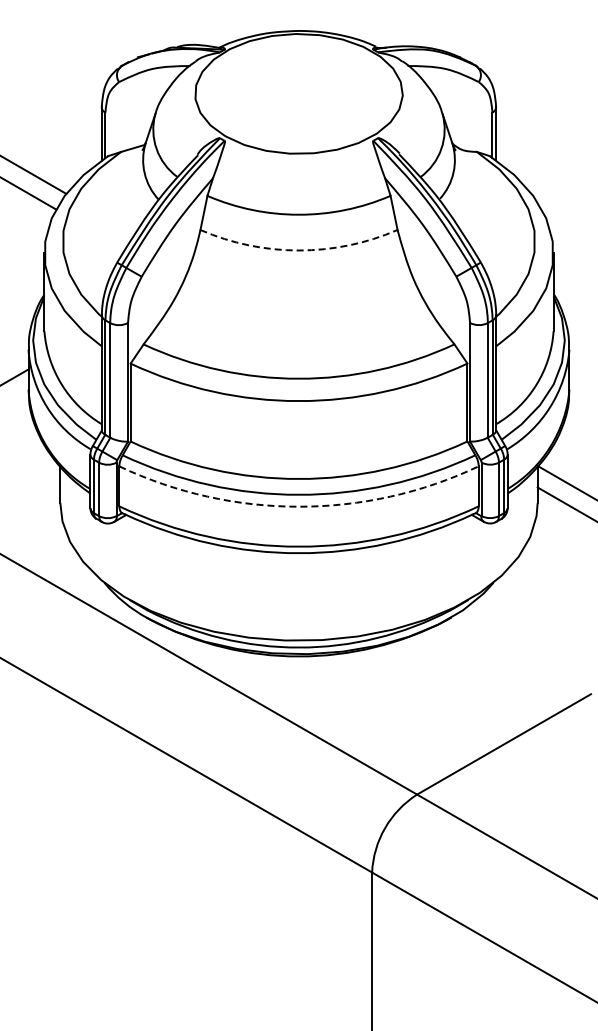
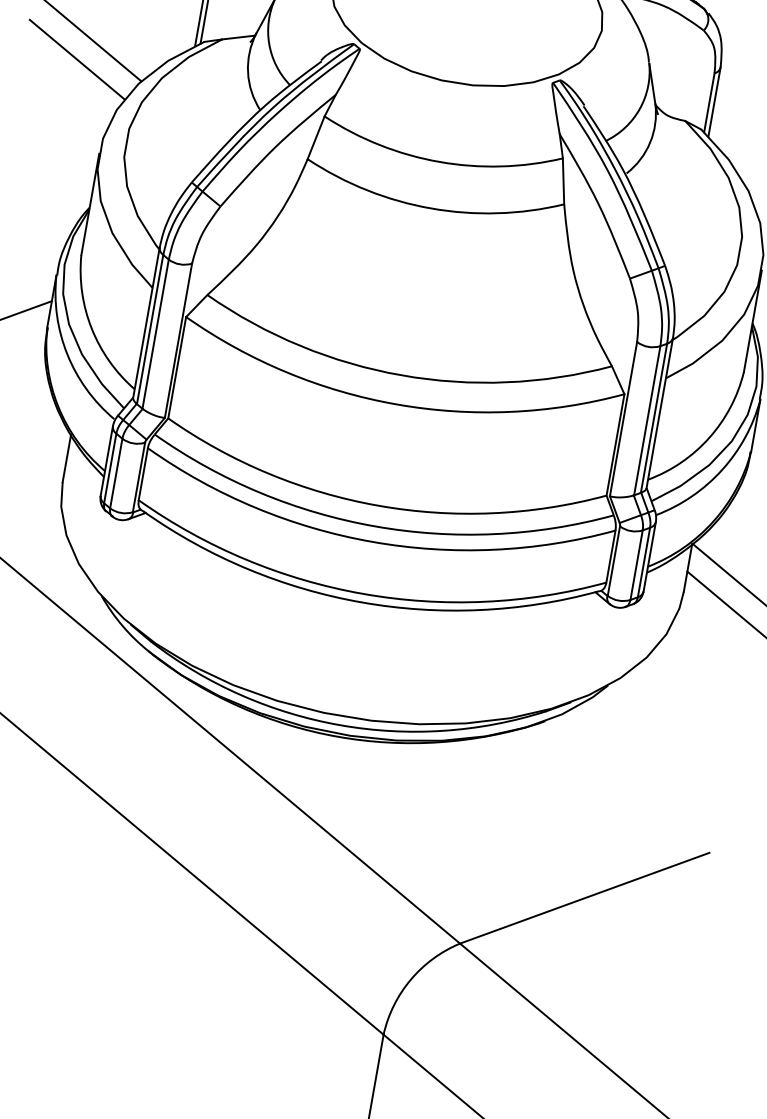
arc: (299, 250) -> (431, 208), dashed -> solid
arc: (299, 506) -> (373, 541), dashed -> solid

